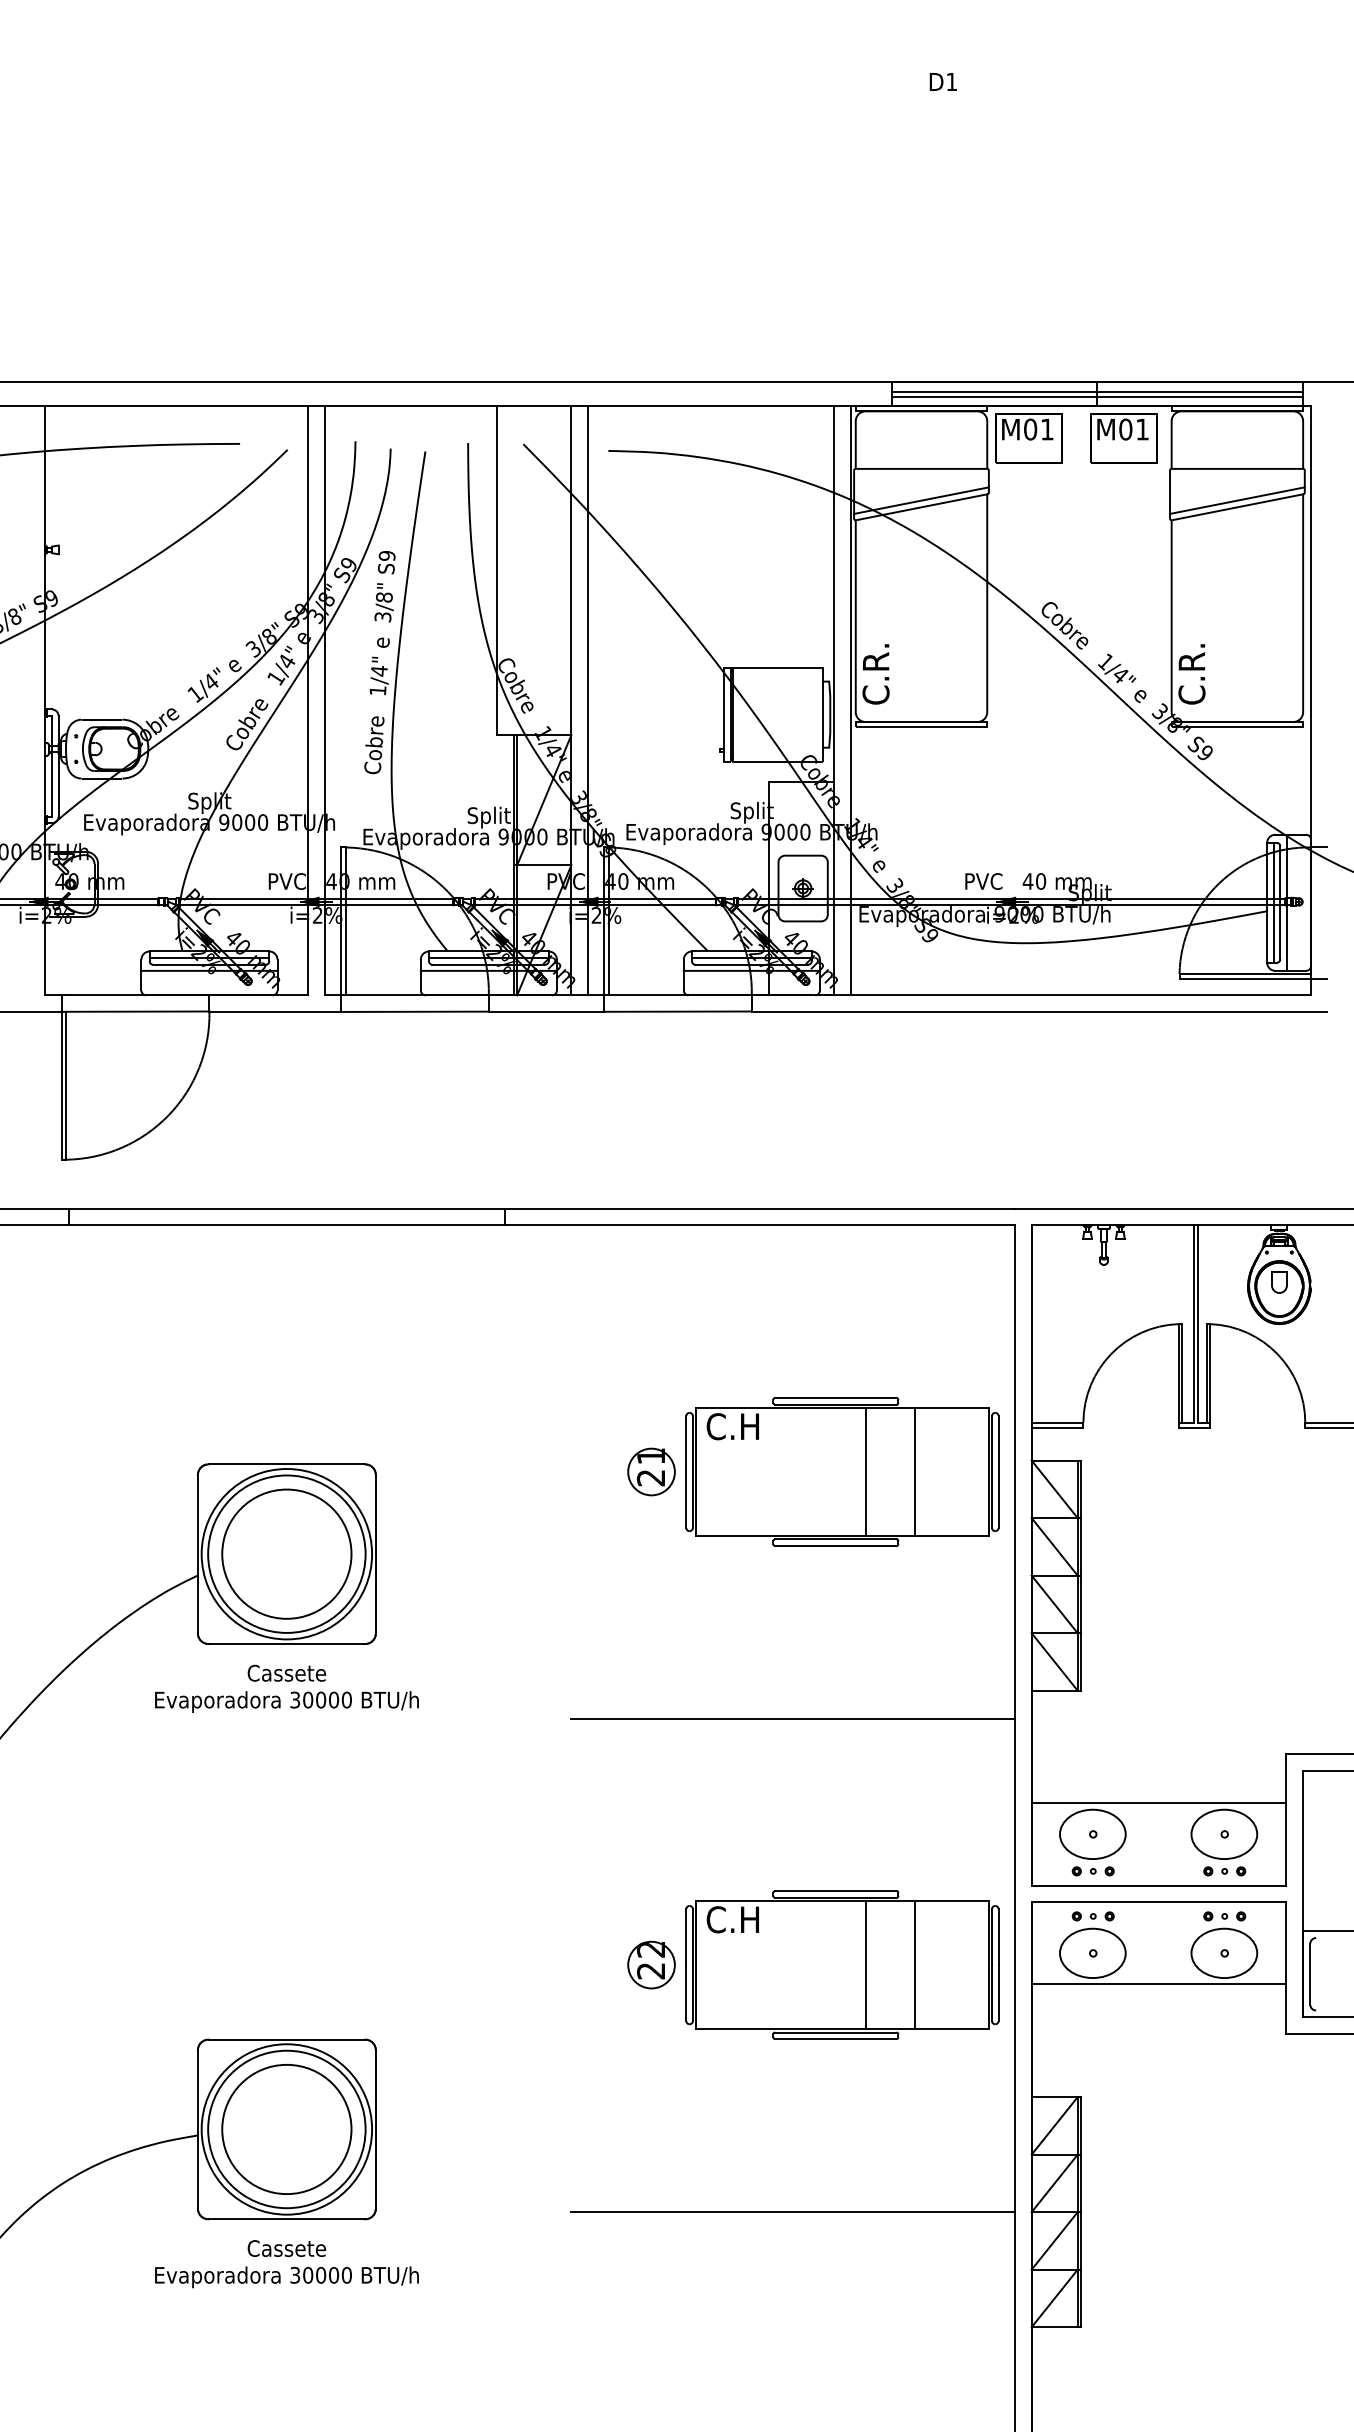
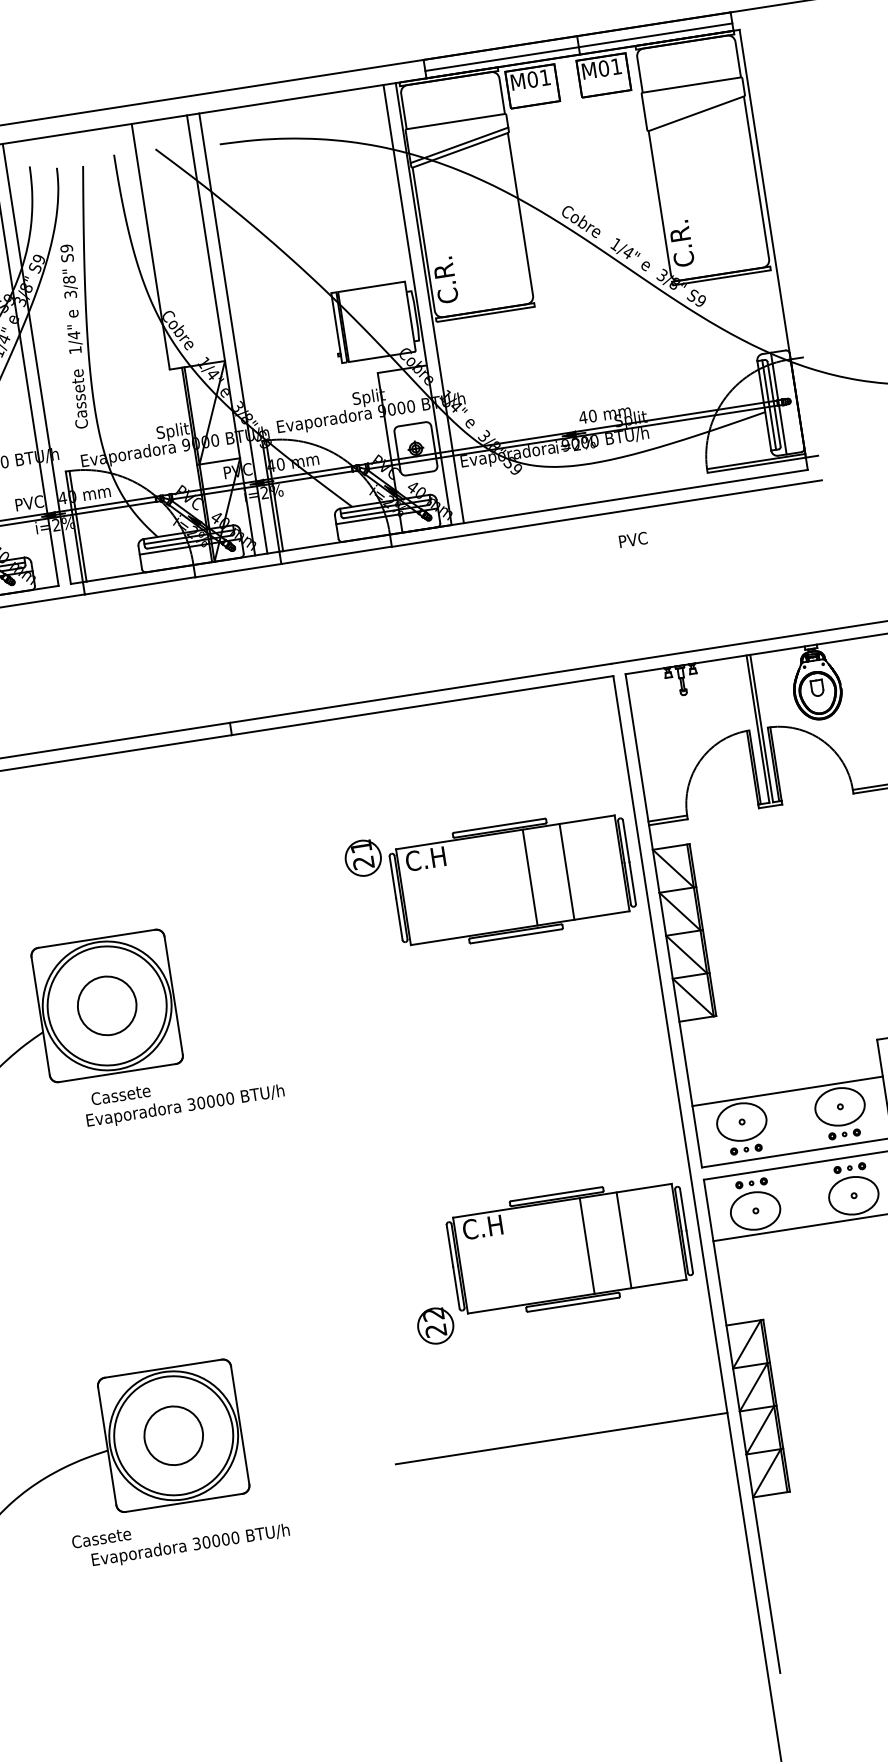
line: (1096, 391) -> (577, 43), removed
line: (1237, 500) -> (695, 108), removed
text: (373, 760) -> (80, 402), Cobre -> Cassete
text: (983, 881) -> (633, 539), moved
part: (651, 1471) -> (363, 857), moved
circle: (286, 1553) -> (106, 1005), size x0.6
text: (286, 1701) -> (185, 1106), moved
line: (793, 1718) -> (504, 1070), removed
part: (651, 1964) -> (435, 1325), moved
circle: (286, 2129) -> (173, 1435), size x0.6
text: (286, 2248) -> (101, 1538), moved

